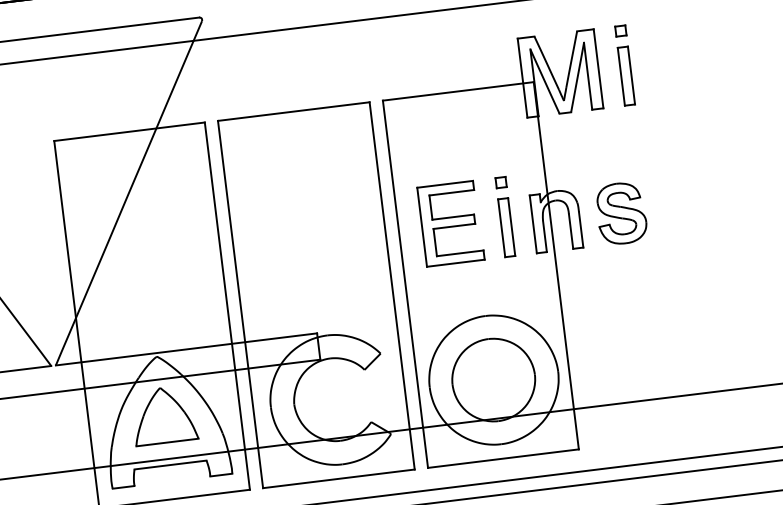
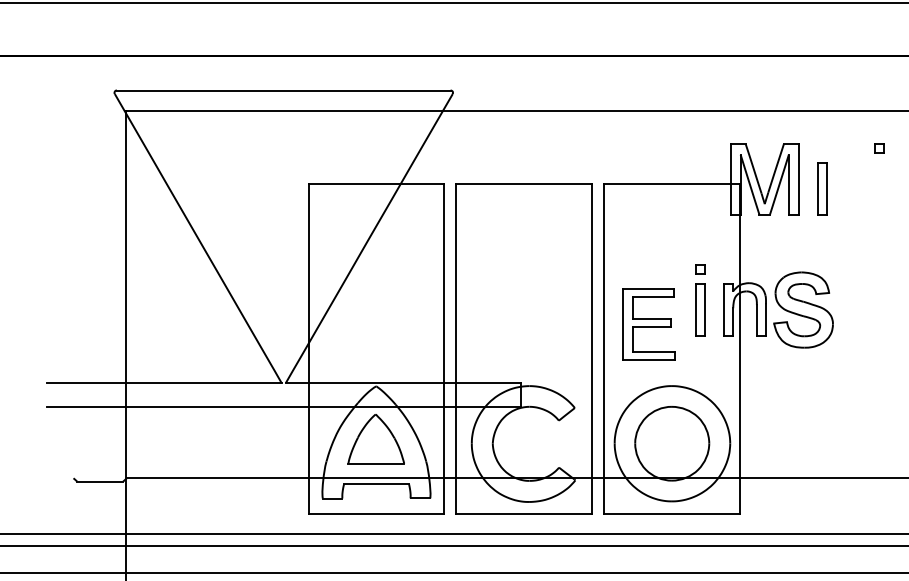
part: (620, 31) -> (879, 148), moved
part: (621, 212) -> (803, 309), size x1.4
part: (450, 223) -> (648, 324), moved

